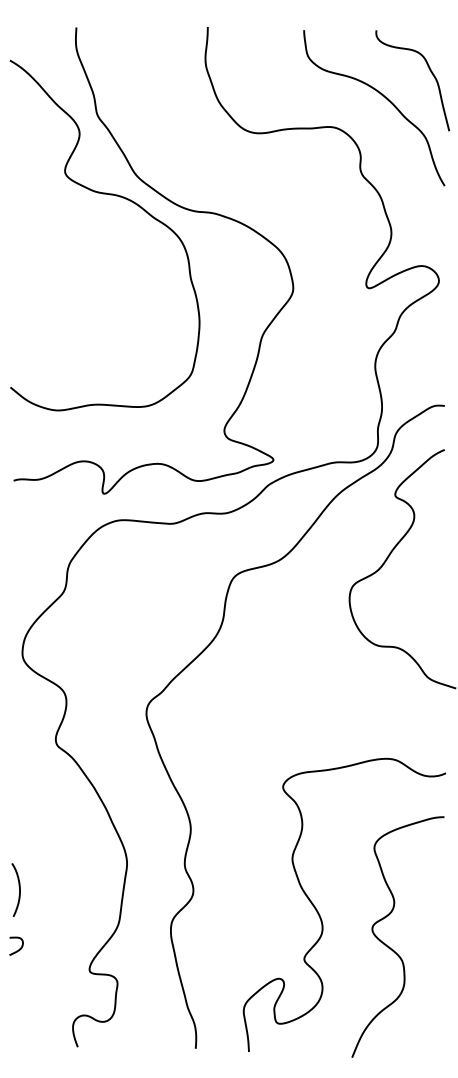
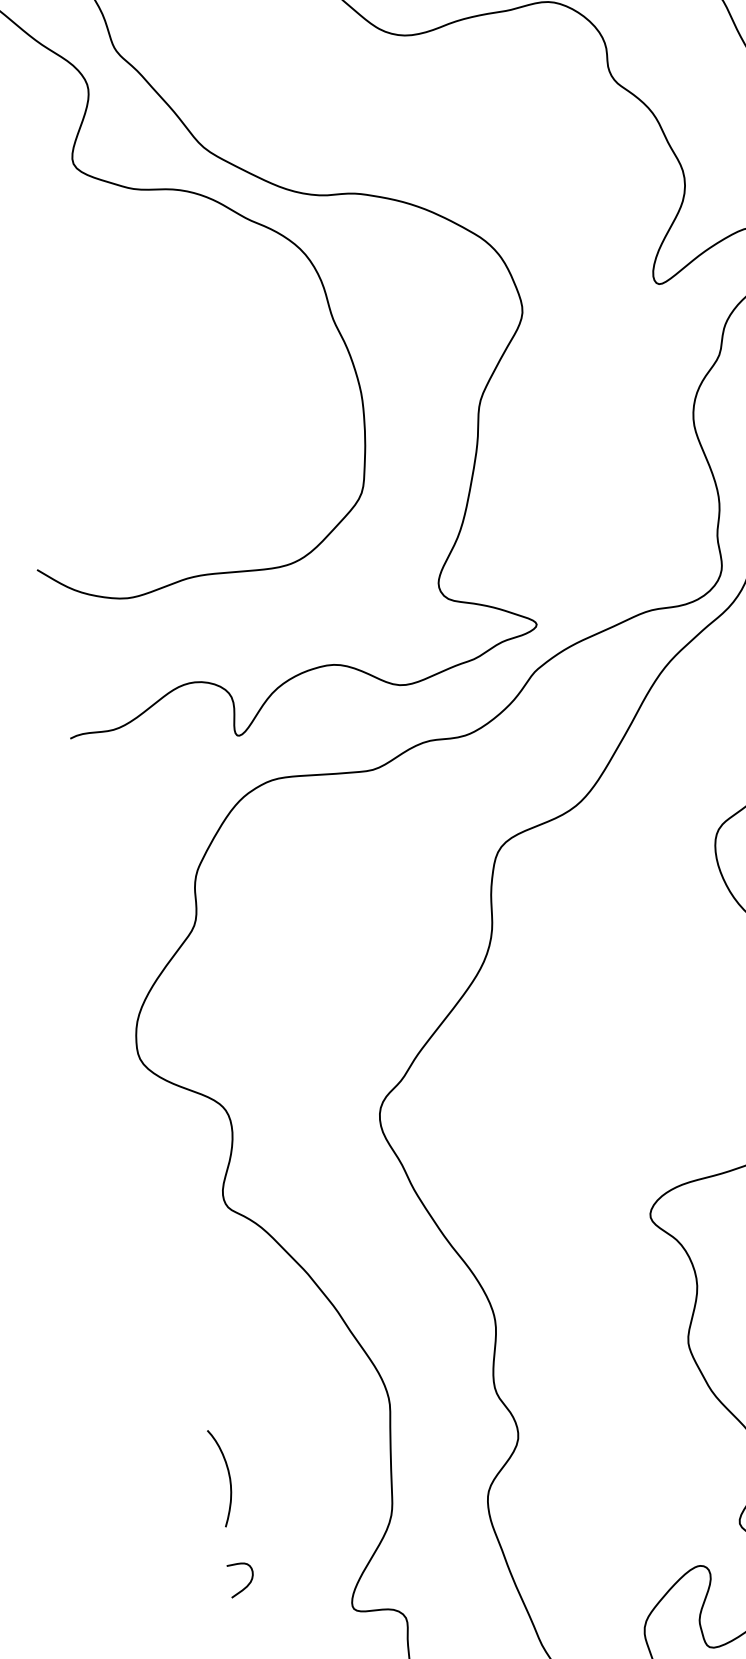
curve: (19, 889) -> (228, 1475), moved
curve: (19, 948) -> (247, 1582), moved

